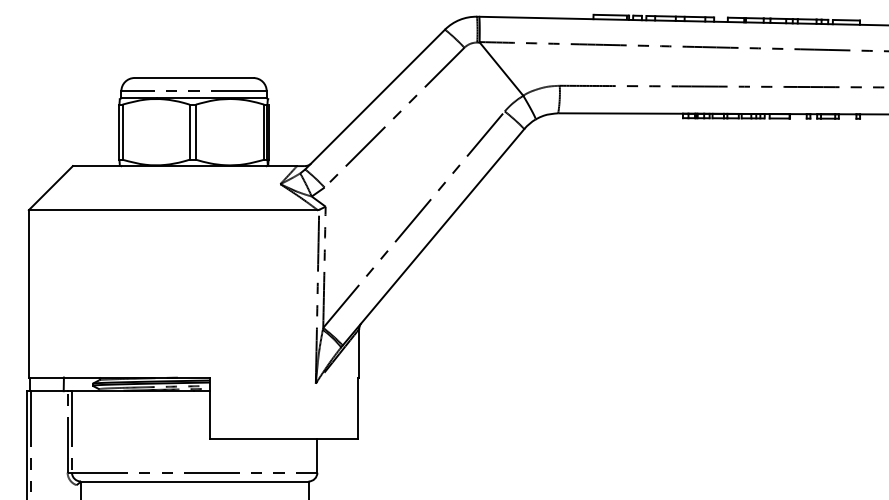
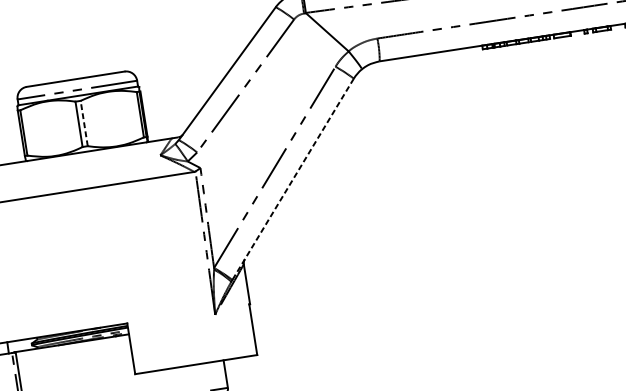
line: (195, 132) -> (83, 123), solid -> dashed
line: (433, 237) -> (293, 179), solid -> dashed

